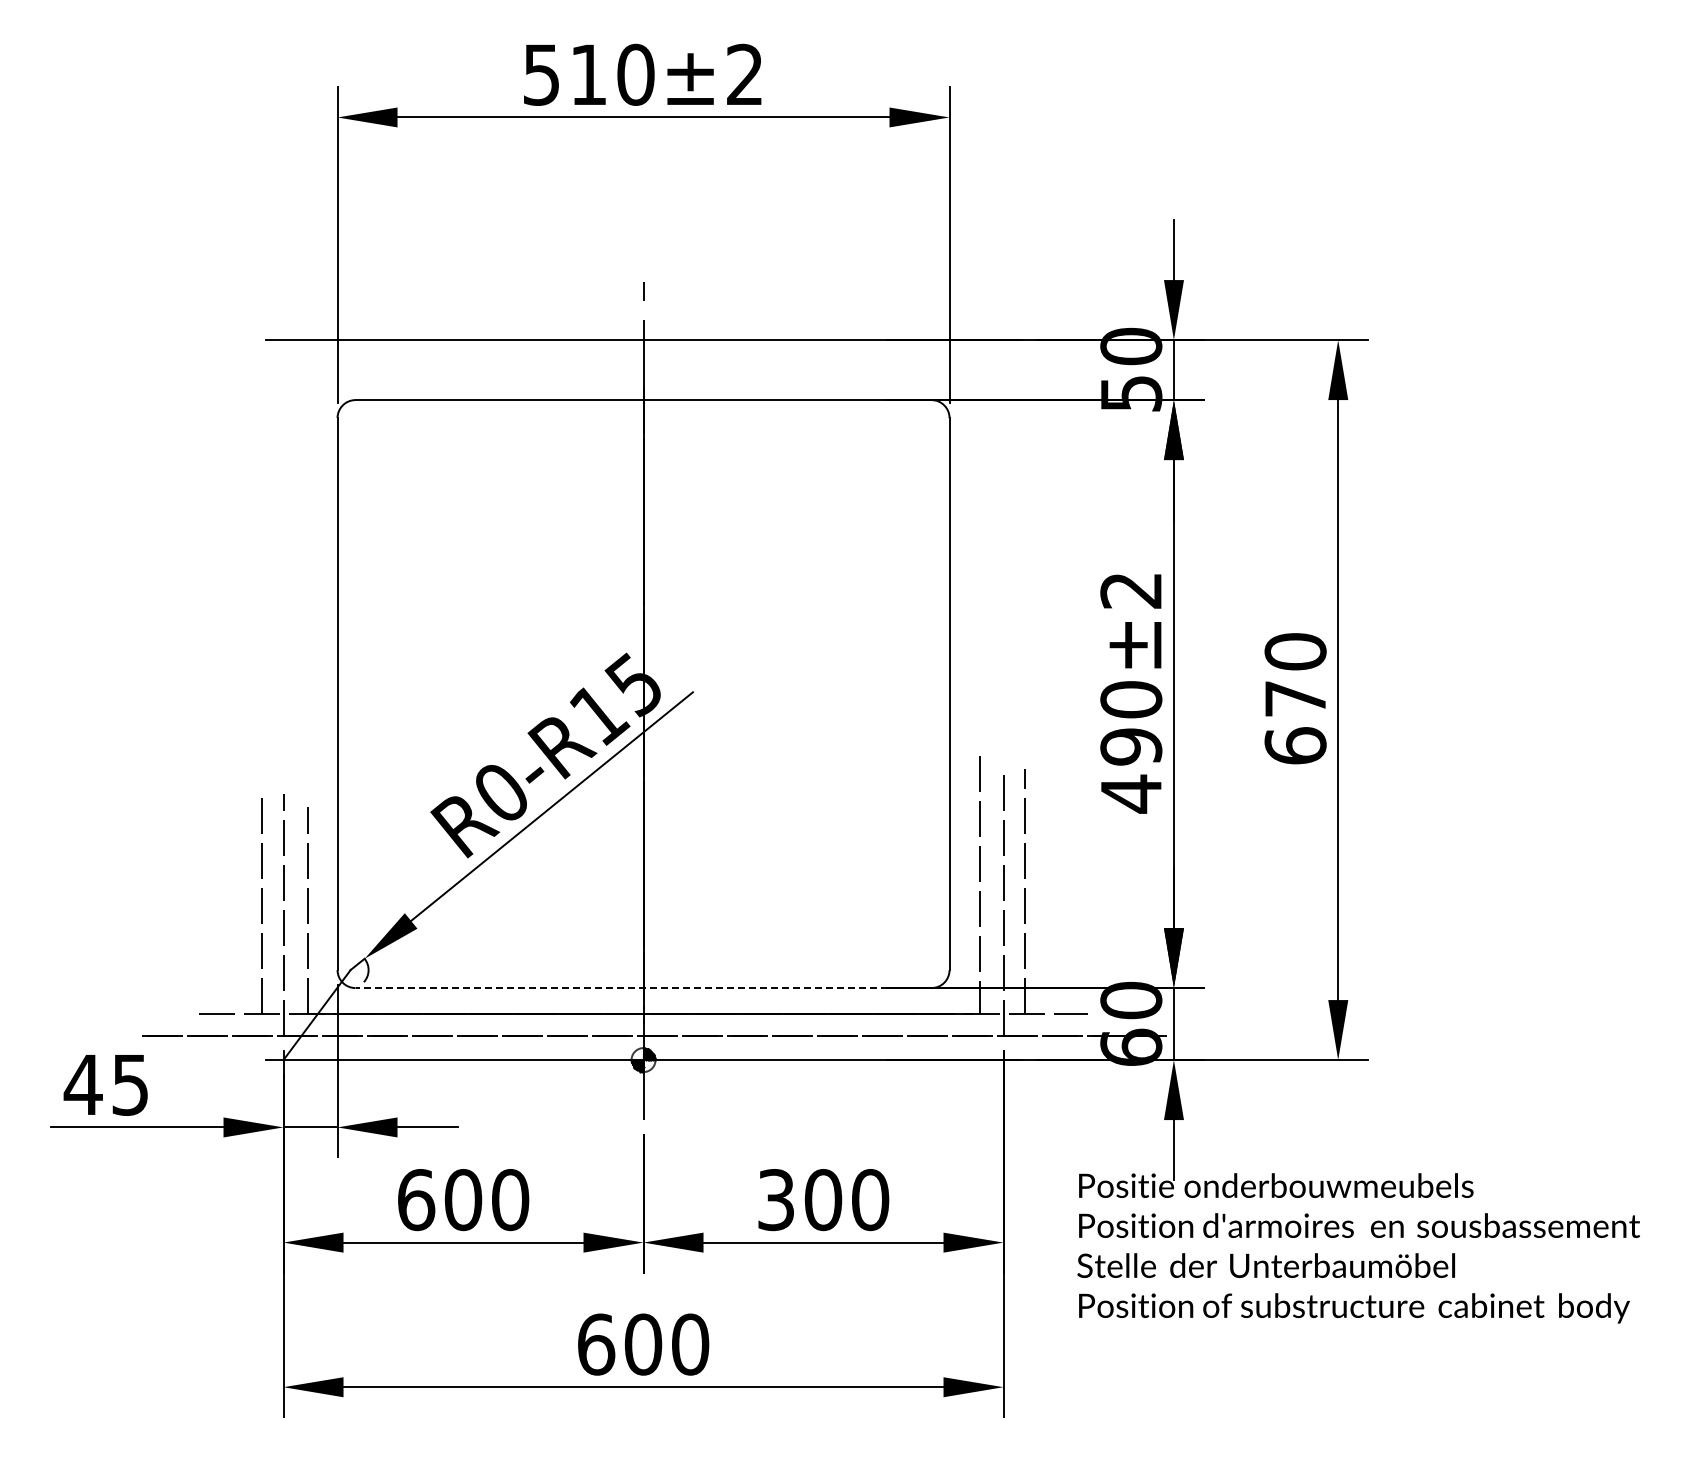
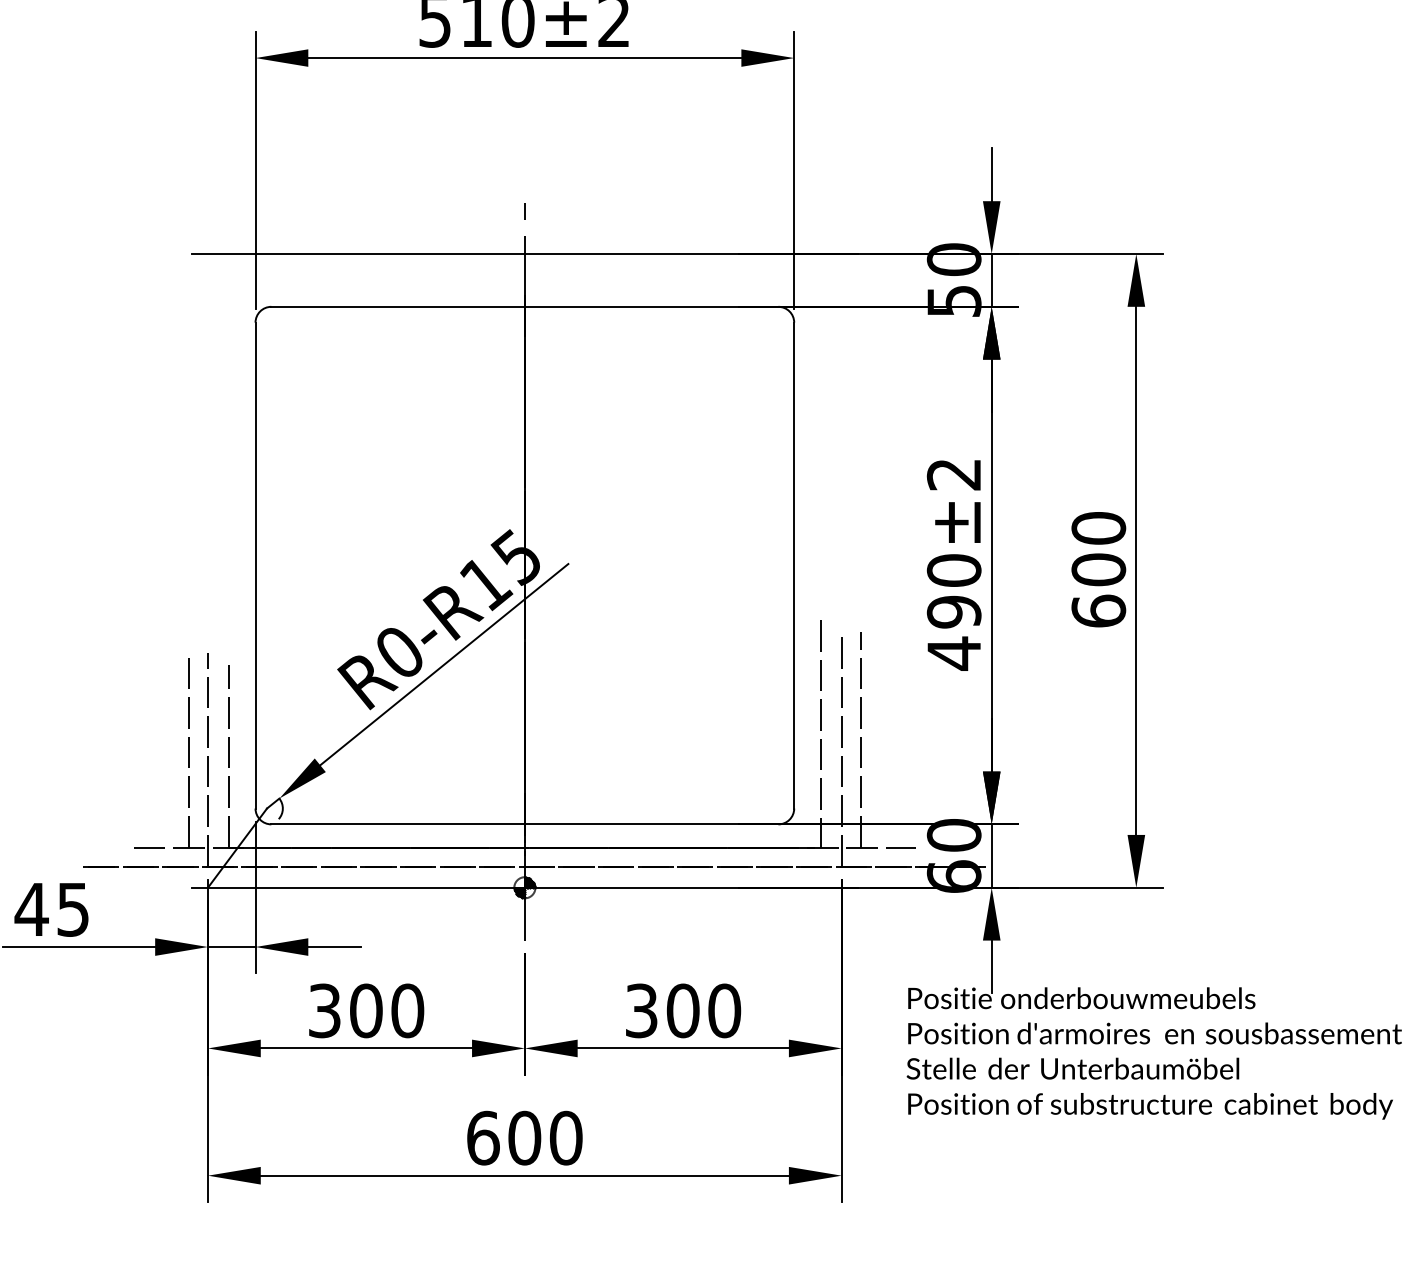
text: (1295, 698) -> (1098, 569), 670 -> 600
line: (643, 988) -> (524, 824), dashed -> solid
text: (416, 1200) -> (325, 1011), 600 -> 300

